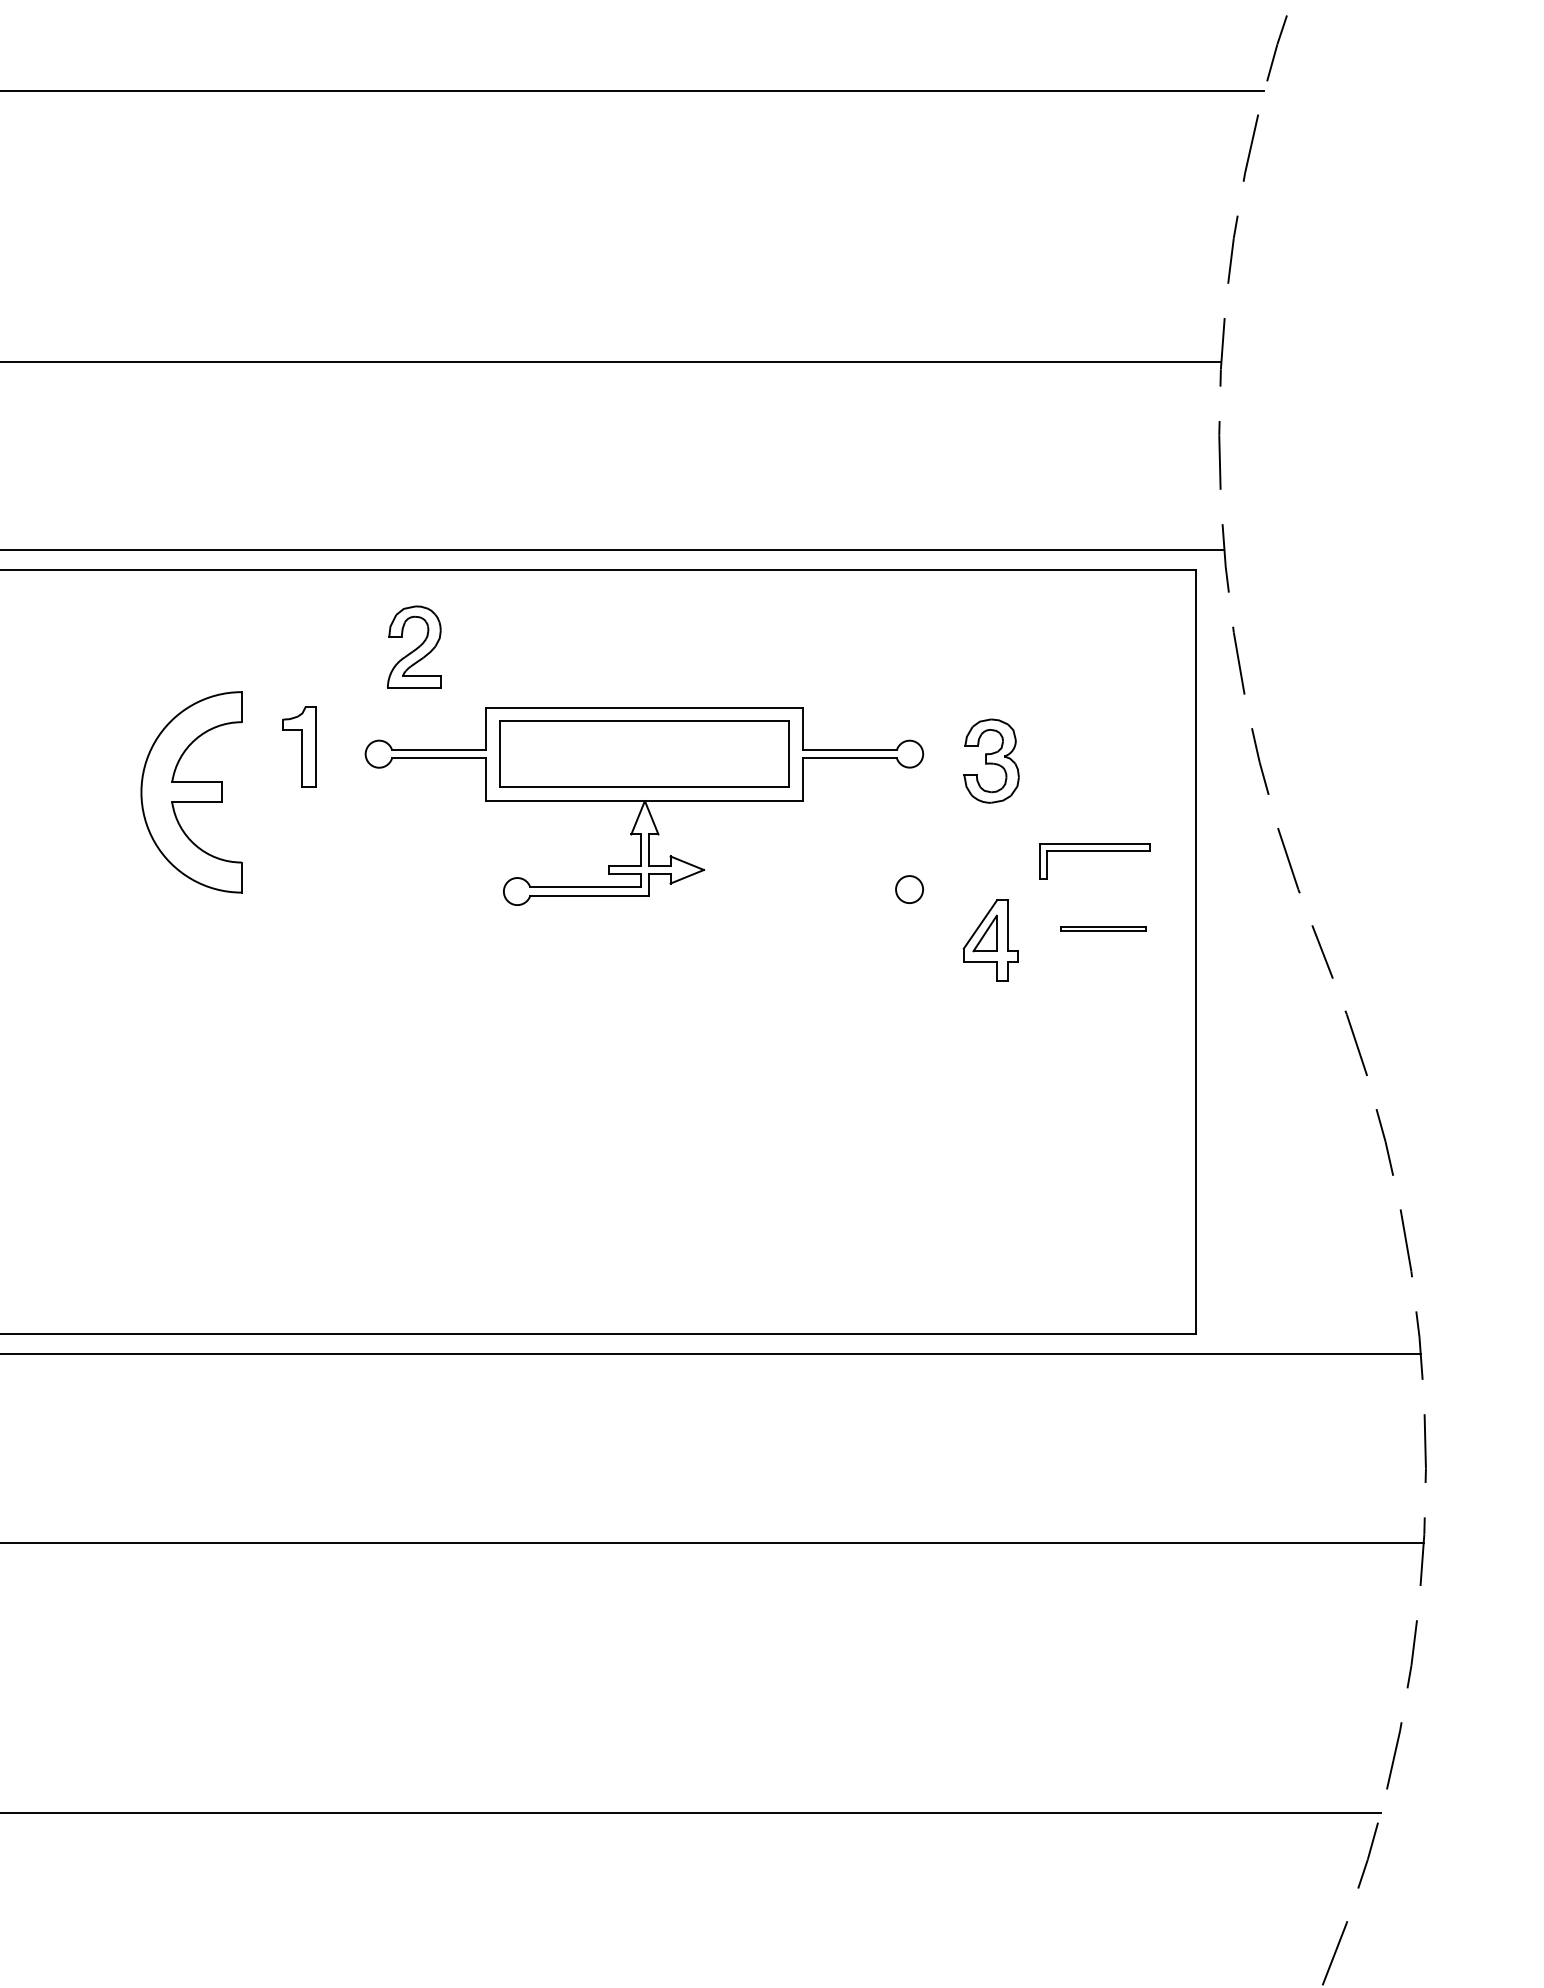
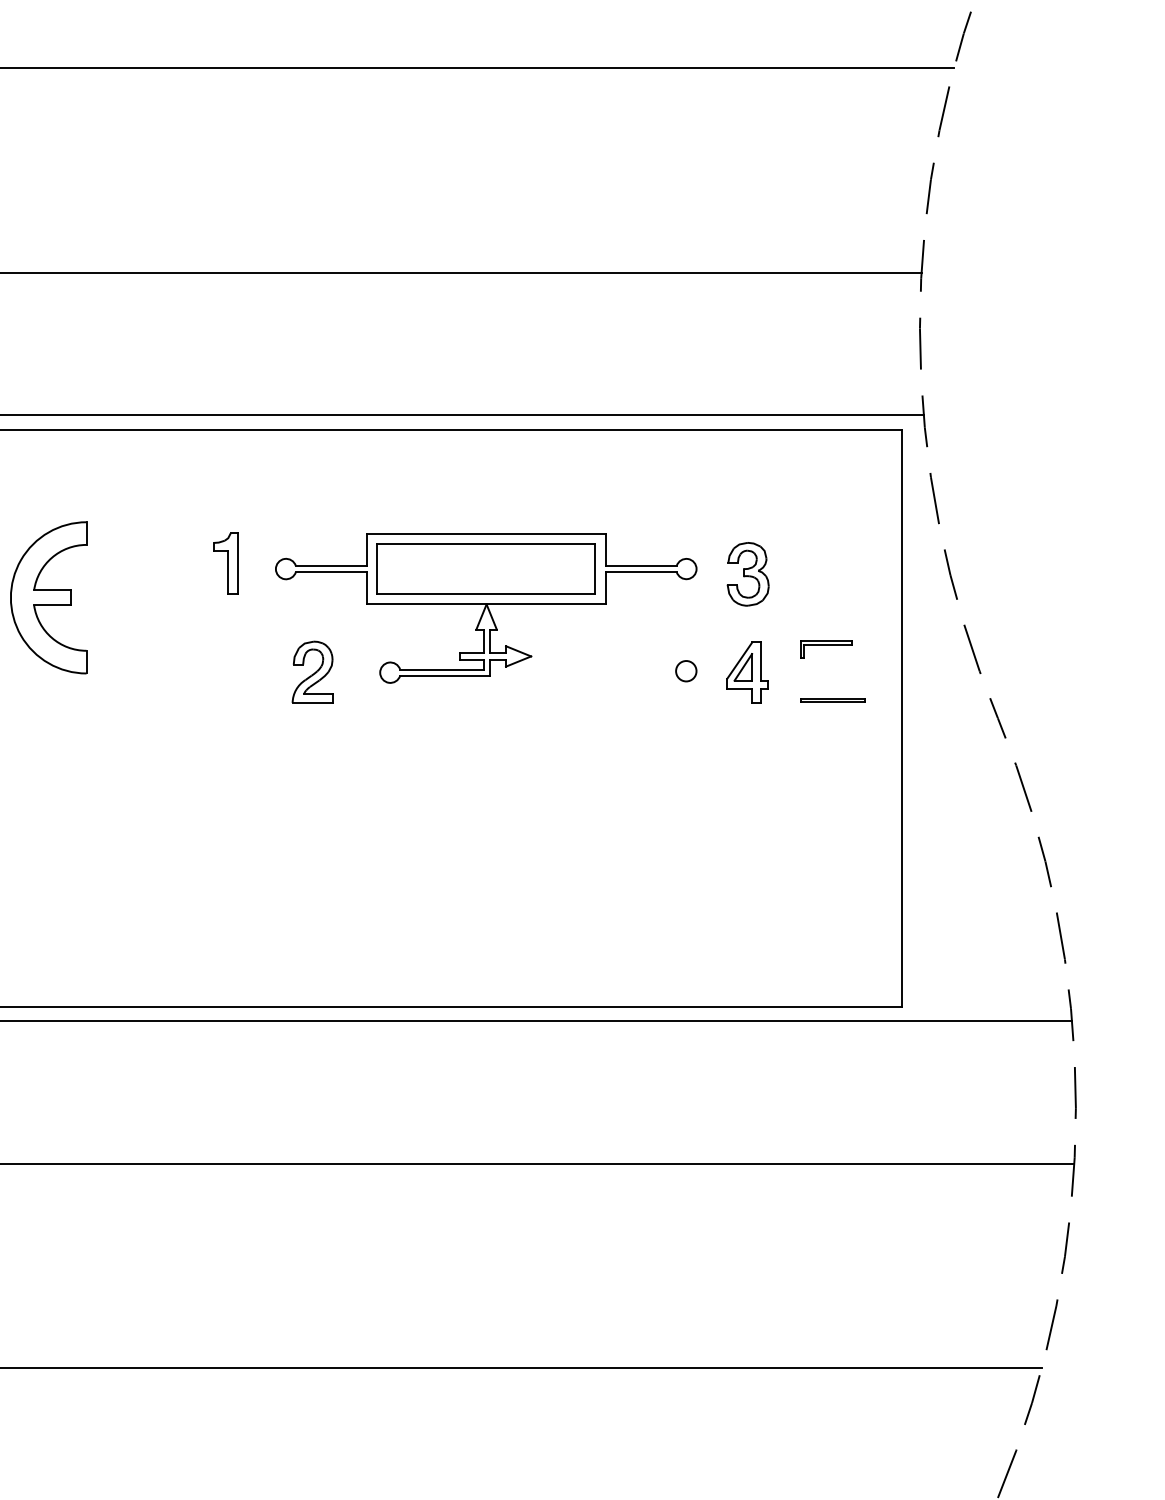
part: (414, 646) -> (312, 671), moved
part: (191, 792) -> (48, 597), moved
part: (1095, 860) -> (826, 649), size x0.62
part: (990, 940) -> (747, 672), moved

